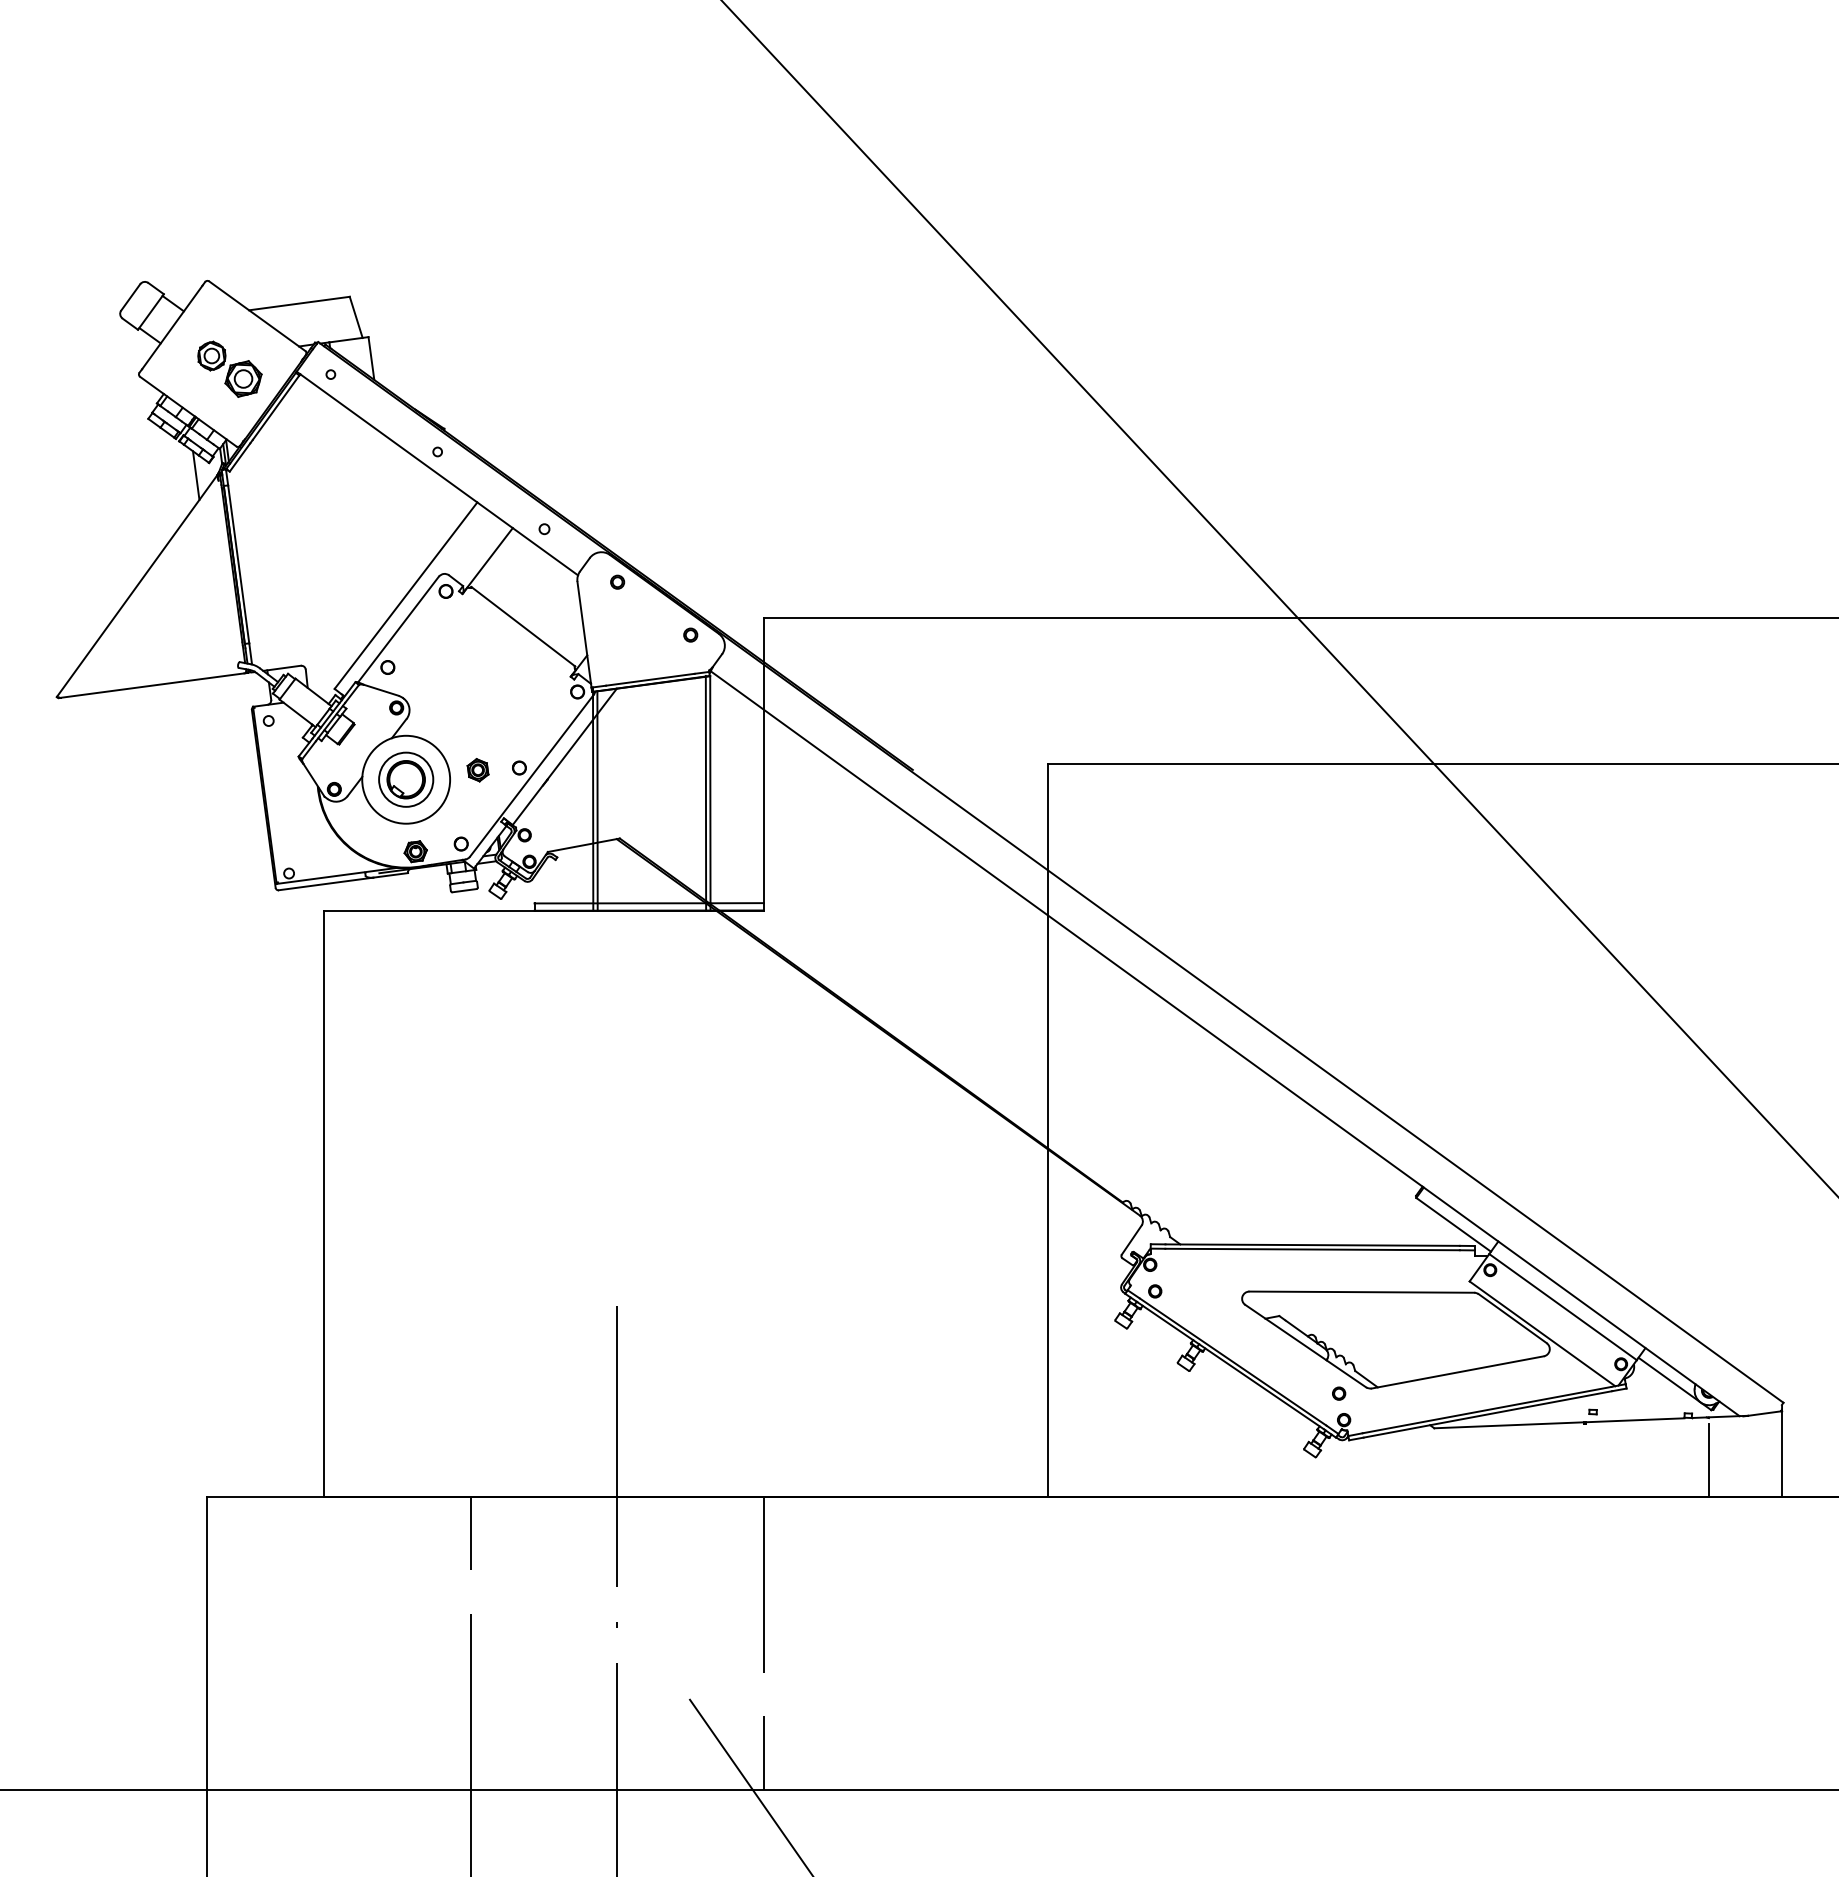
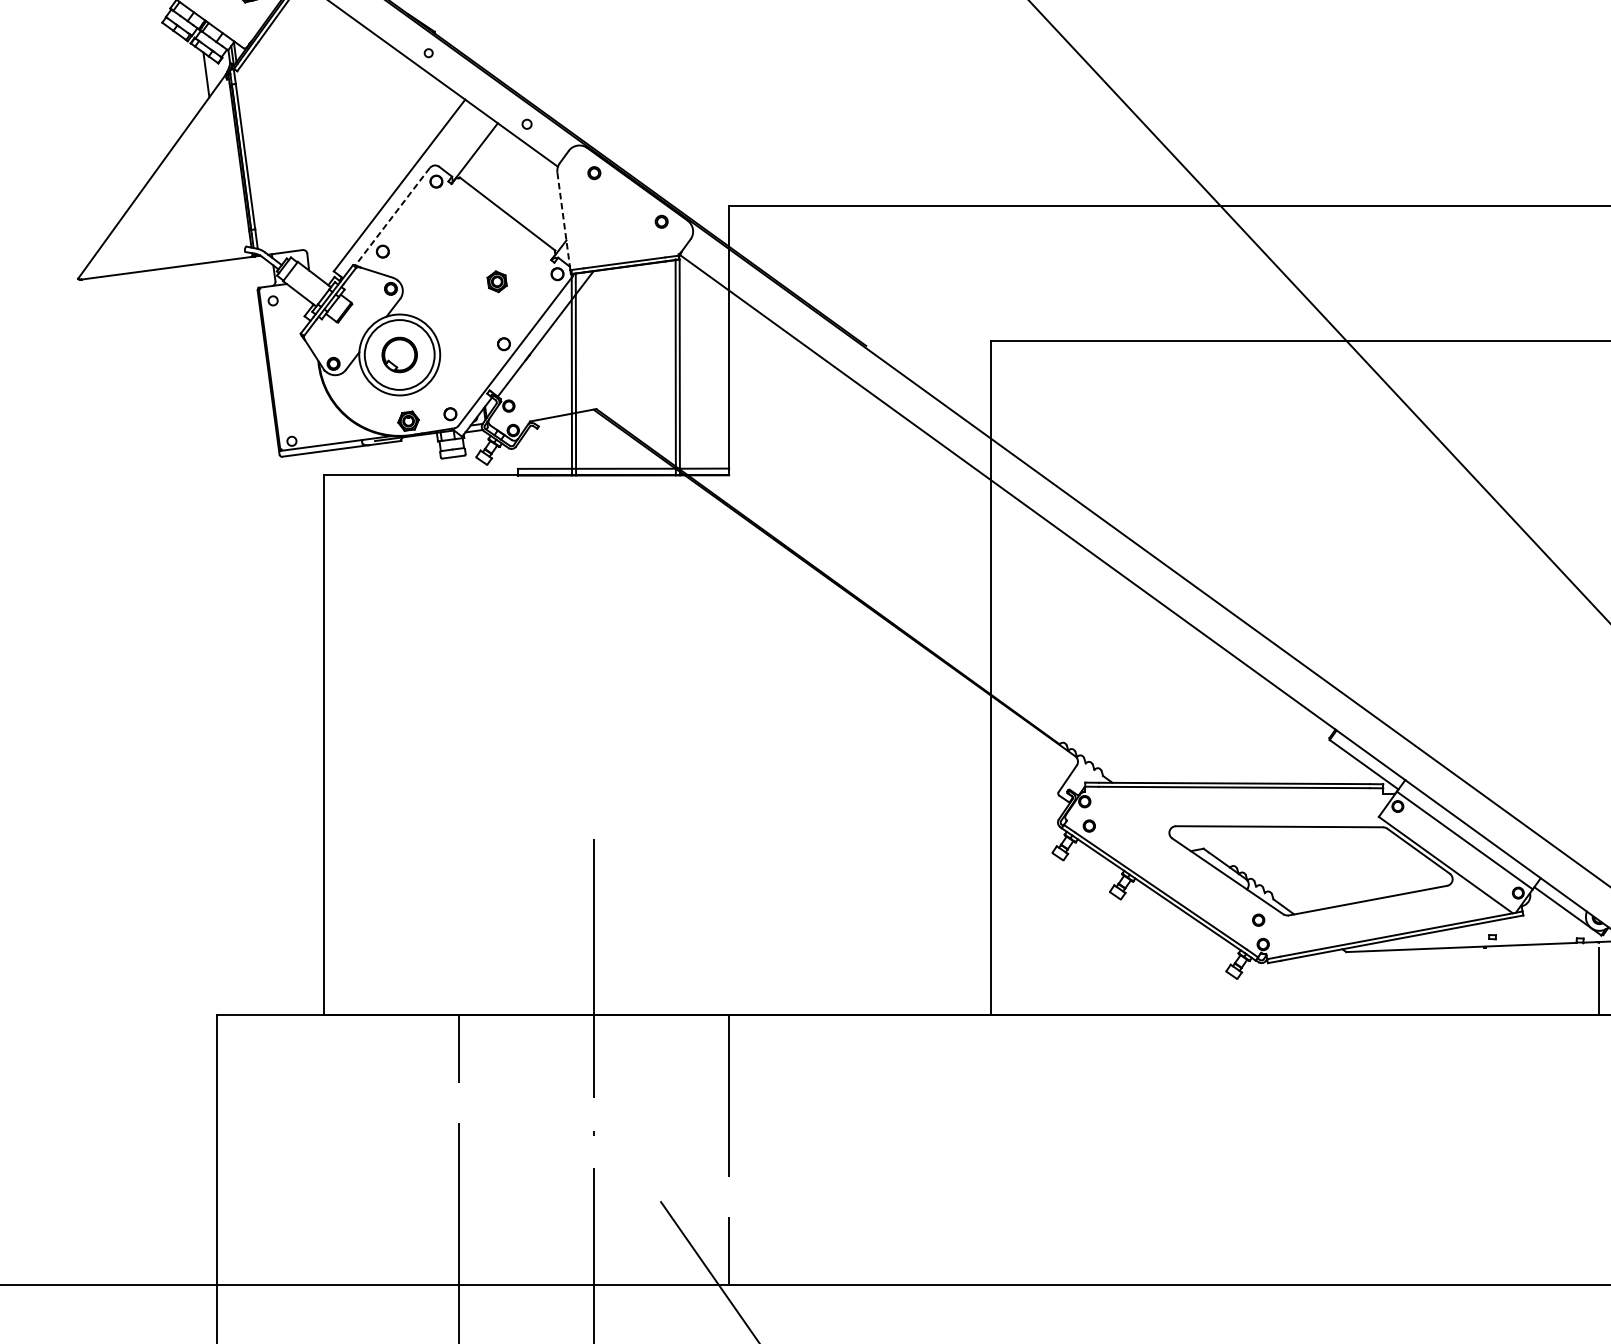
line: (398, 629) -> (392, 216), solid -> dashed
line: (584, 633) -> (563, 220), solid -> dashed
part: (477, 770) -> (496, 282), moved
circle: (406, 779) -> (400, 354), size x1.4

